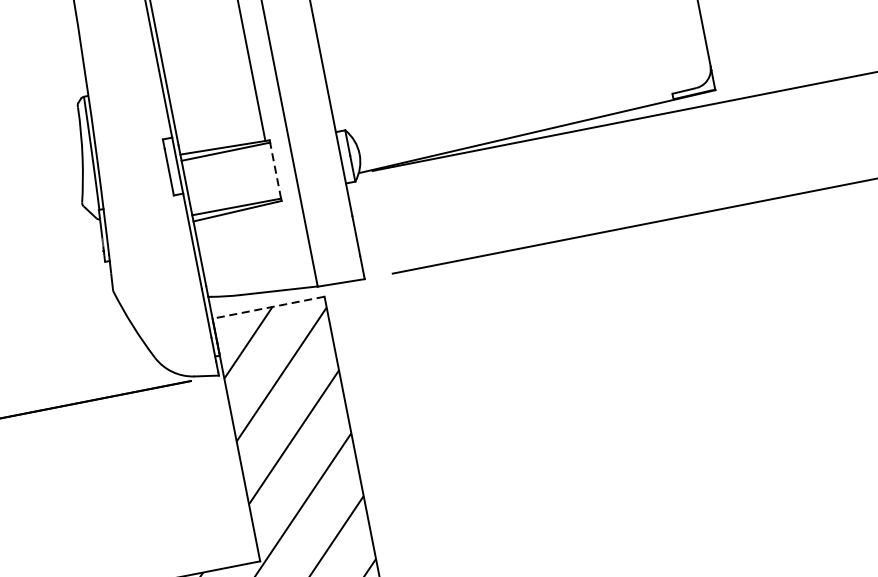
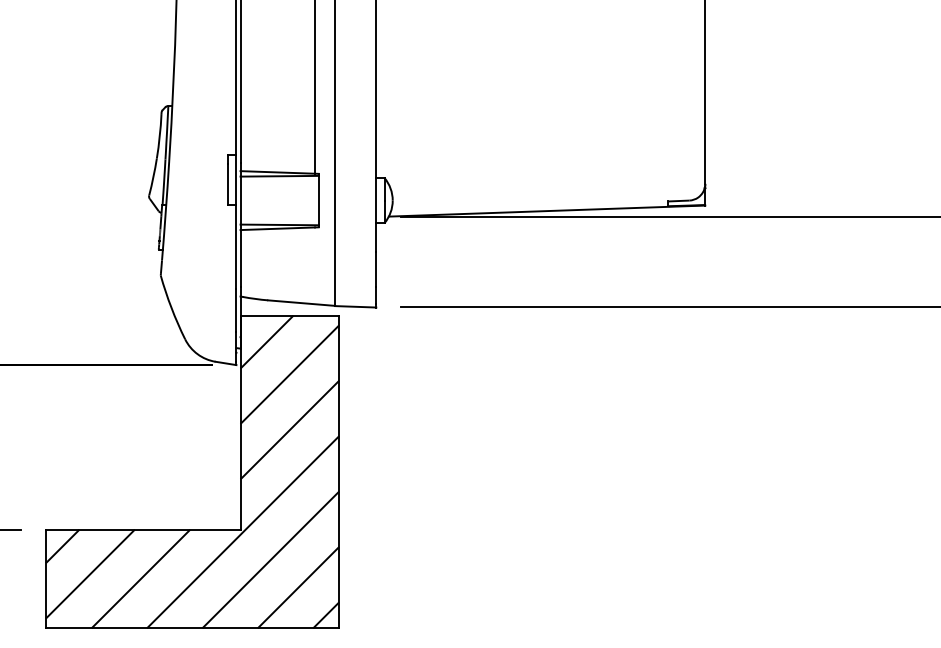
line: (275, 170) -> (318, 200), dashed -> solid
line: (268, 307) -> (289, 315), dashed -> solid

